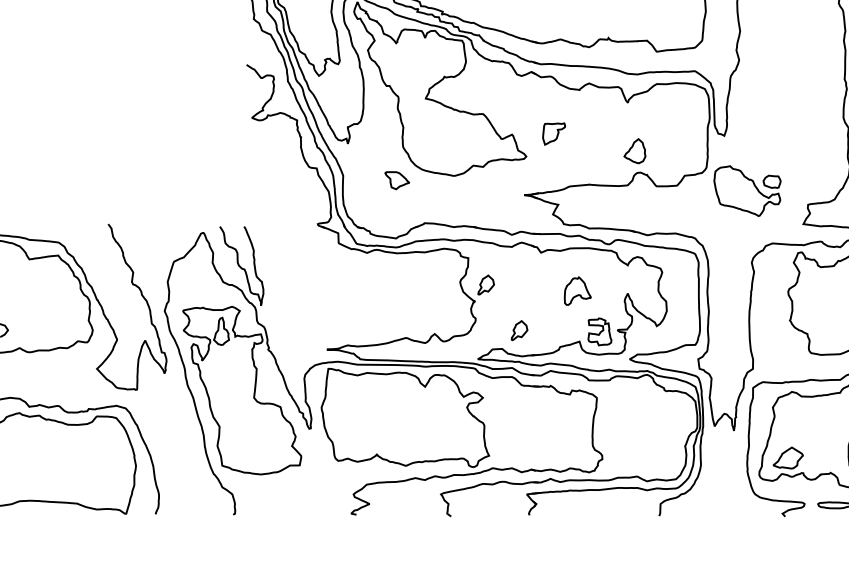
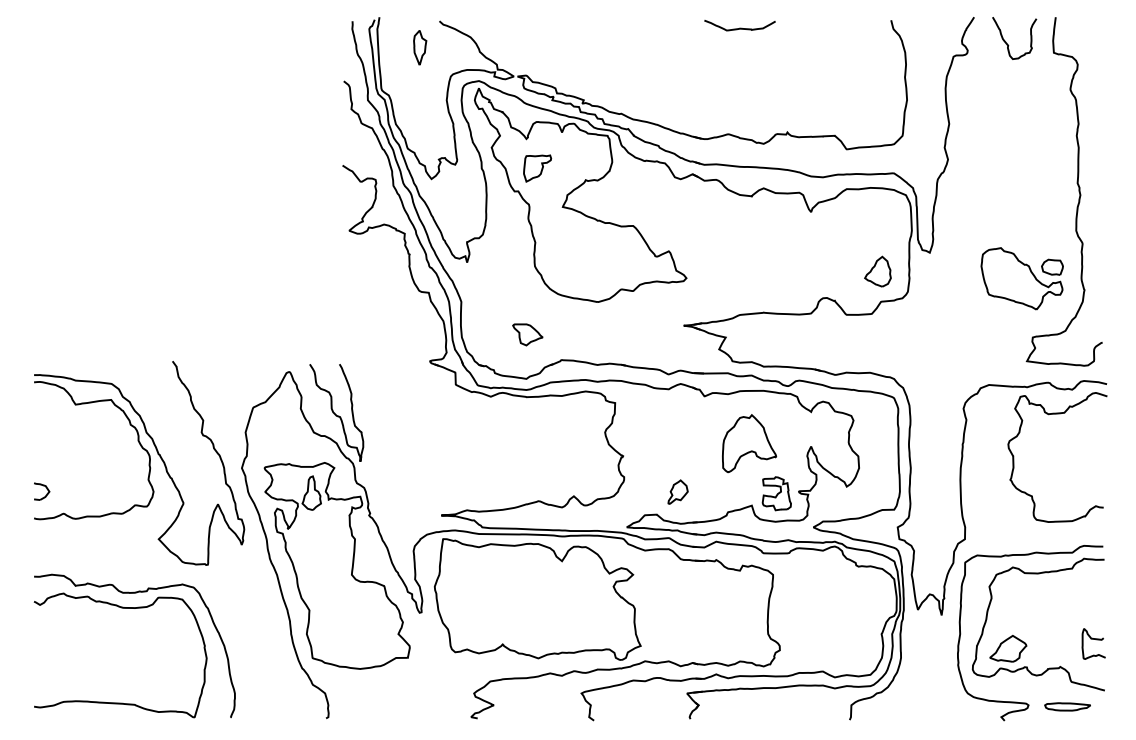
part: (554, 134) -> (537, 168), moved
part: (634, 151) -> (877, 271), moved
part: (397, 180) -> (527, 334), moved
part: (746, 190) -> (1021, 278), moved
part: (485, 284) -> (636, 435), removed
part: (577, 291) -> (749, 443), size x1.67

